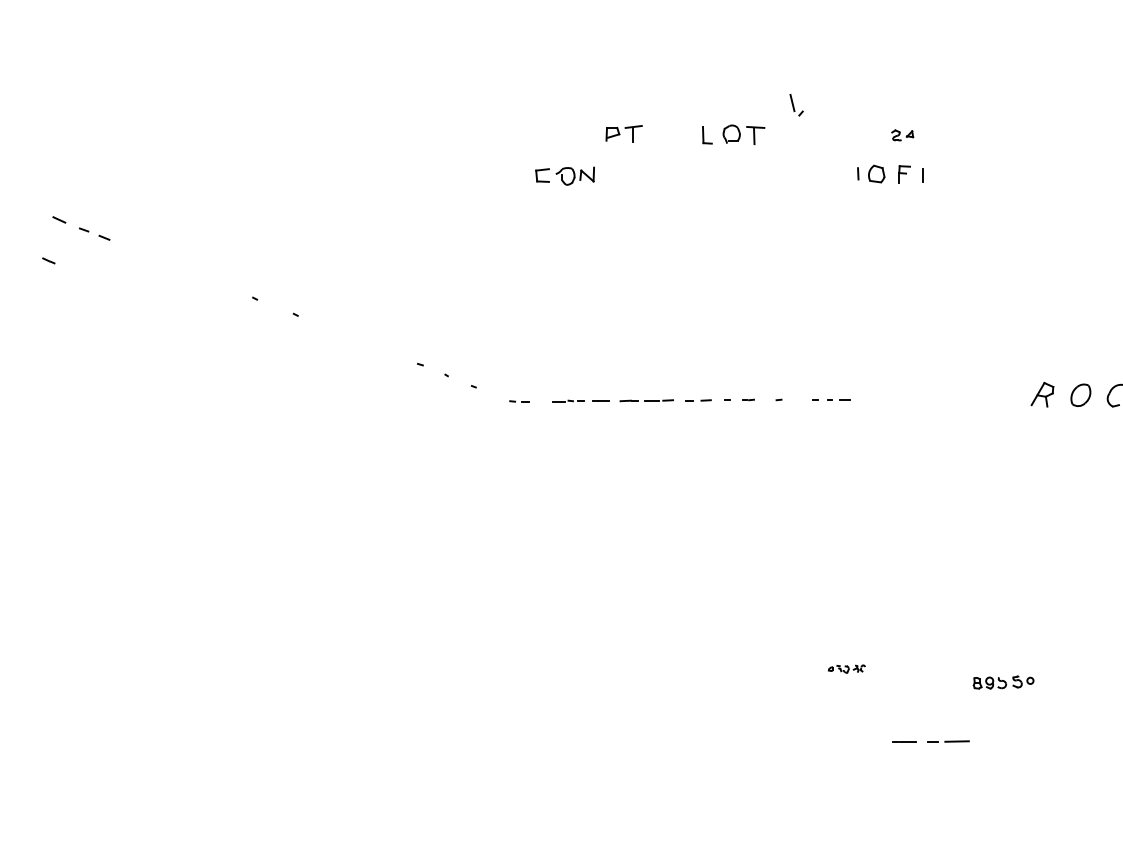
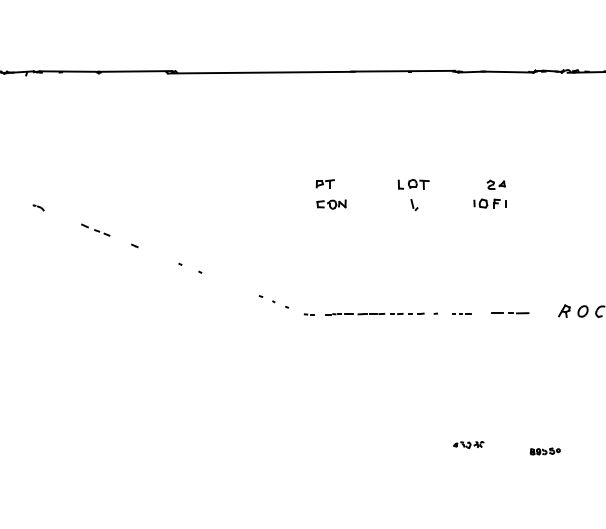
part: (796, 106) -> (414, 205), moved
part: (622, 132) -> (324, 183), moved
part: (901, 134) -> (495, 184), size x1.67
part: (48, 259) -> (134, 245), moved
part: (845, 668) -> (468, 444), size x1.67
line: (932, 741) -> (510, 313), moved

